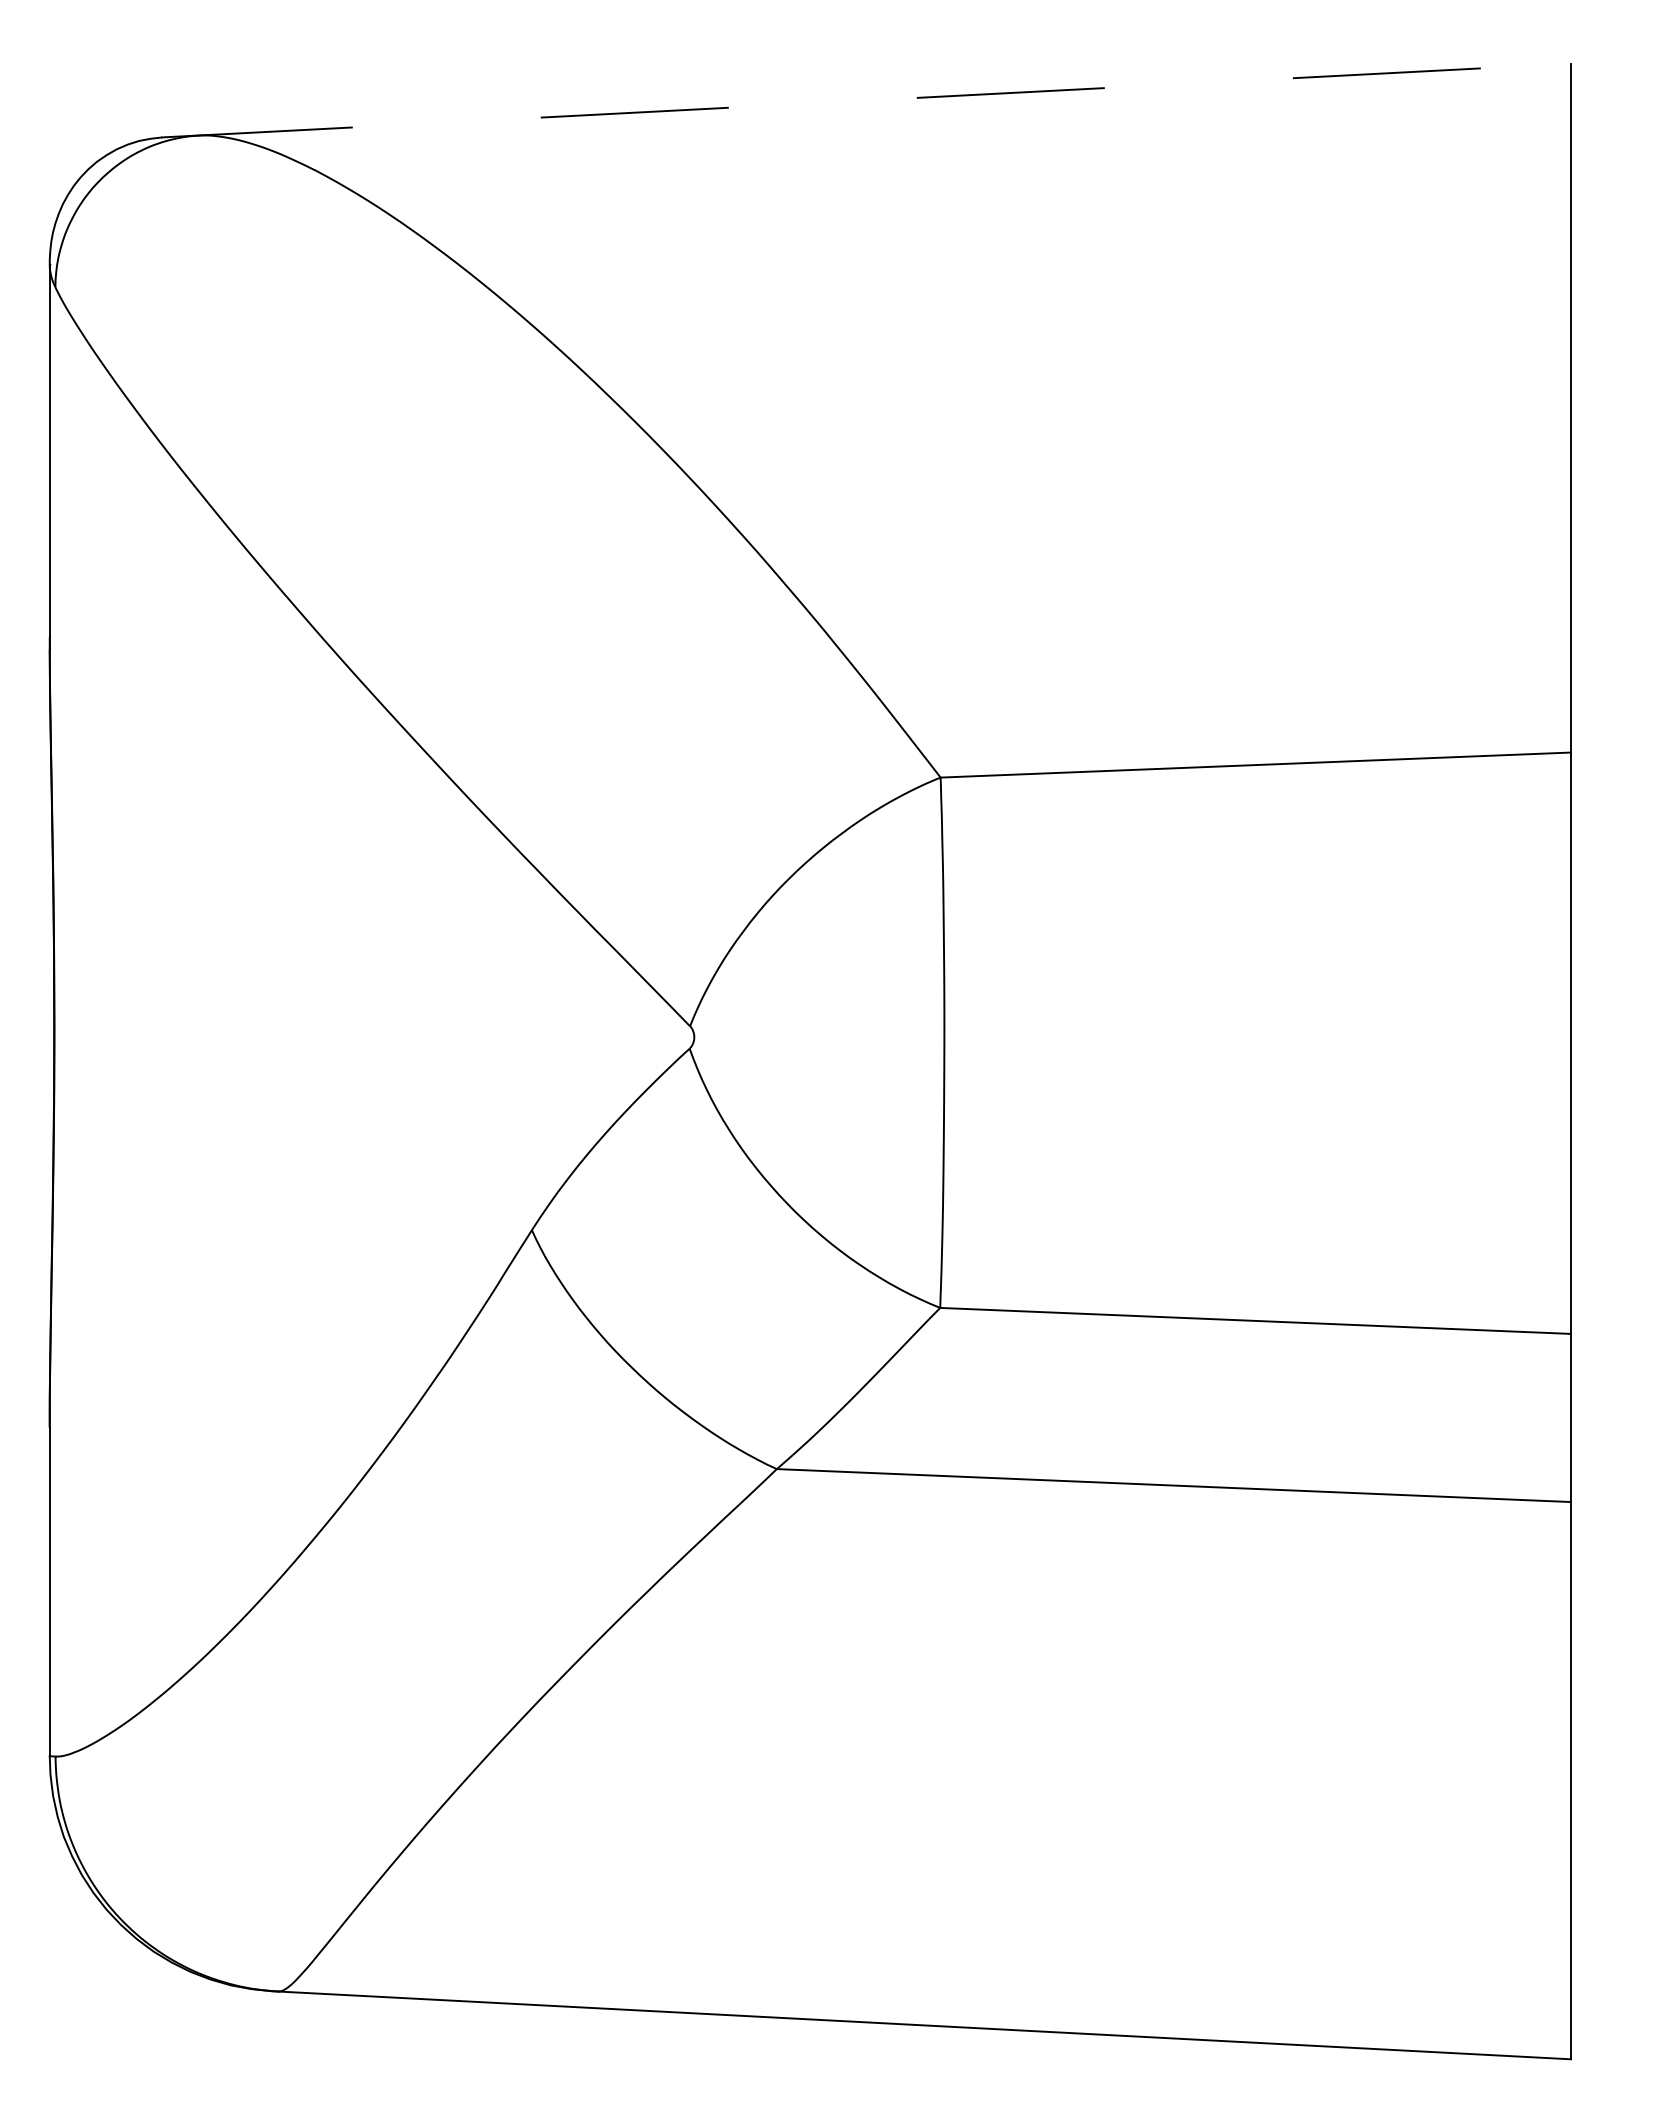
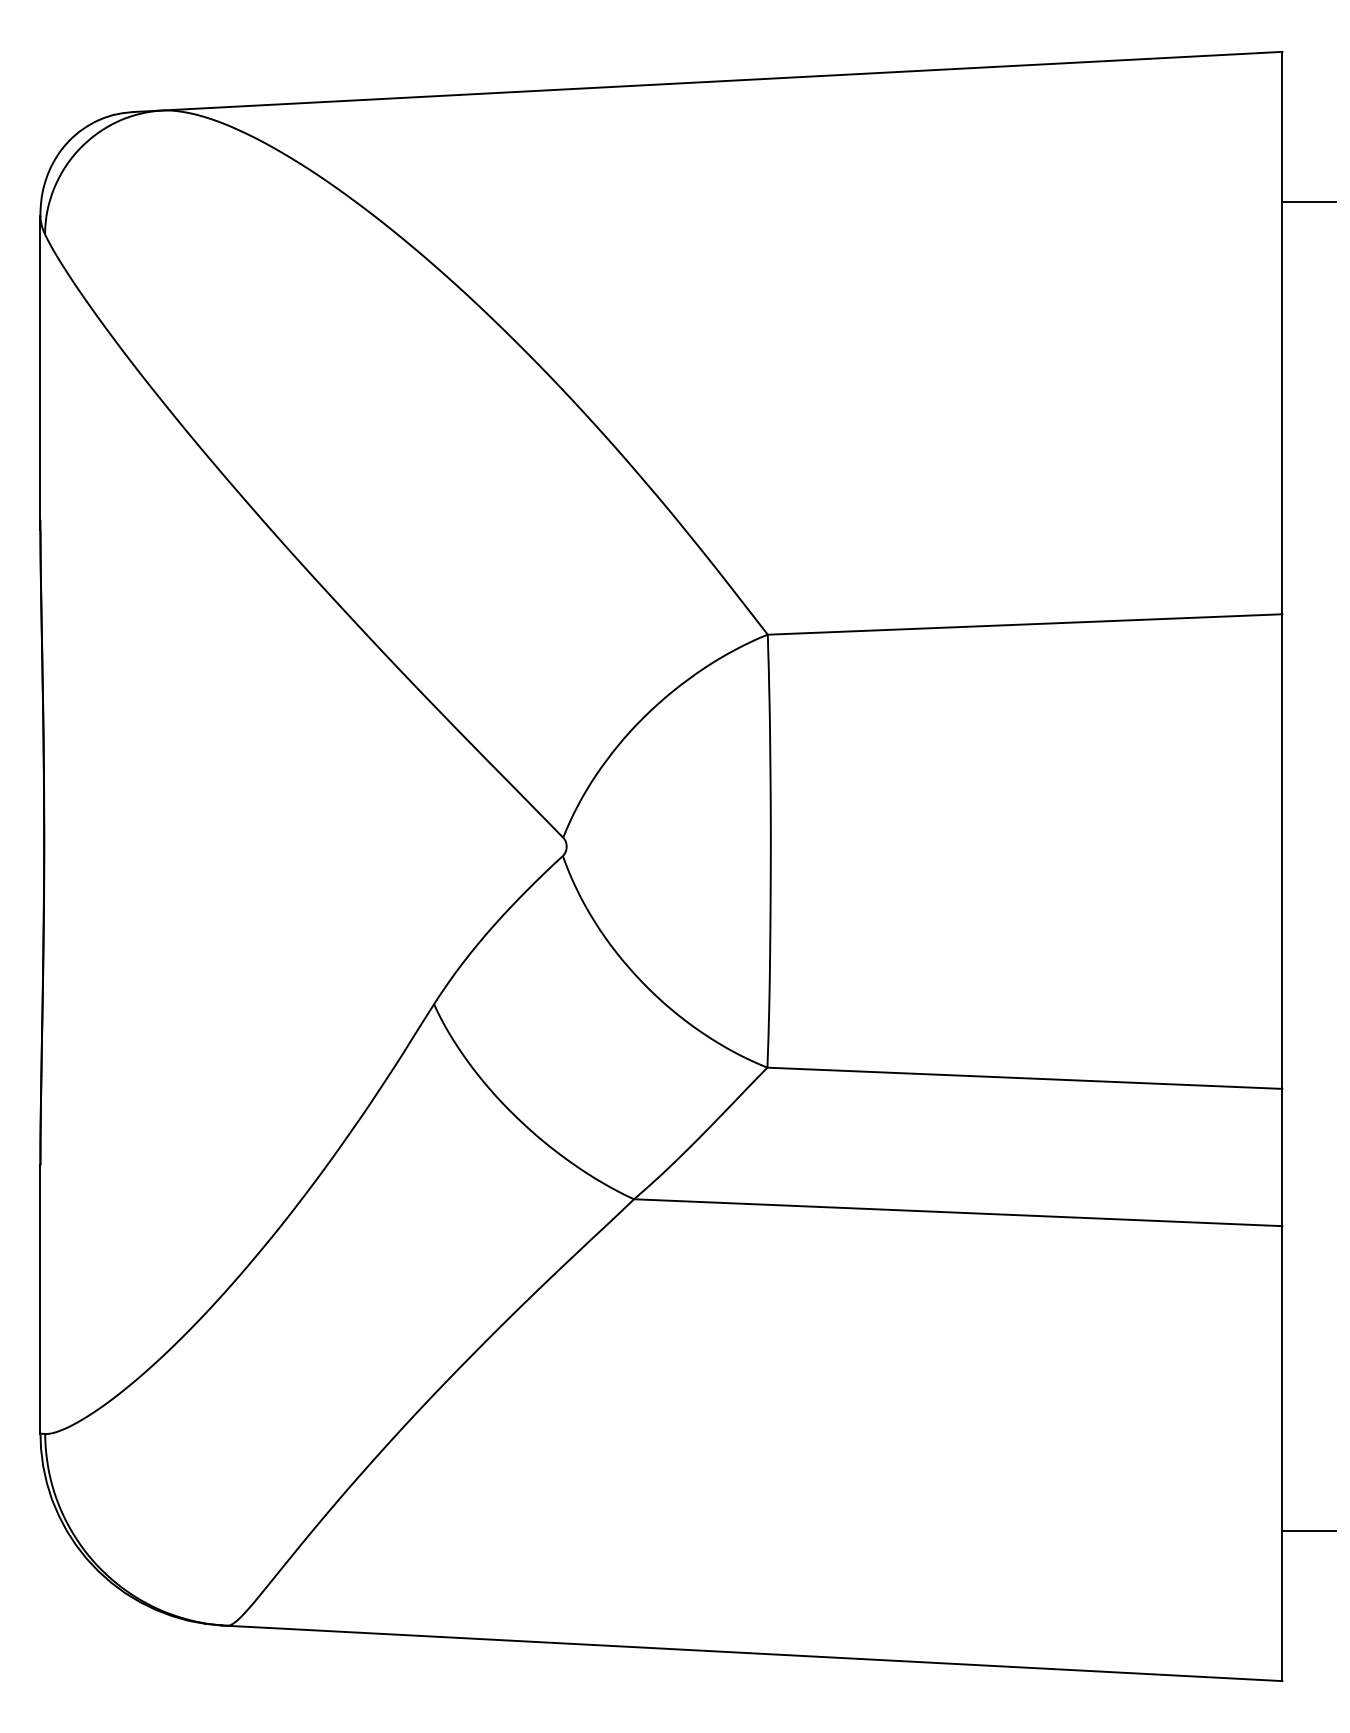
line: (868, 100) -> (708, 81), dashed -> solid
line: (1603, 247) -> (1308, 201), added
line: (1603, 1875) -> (1308, 1531), added

